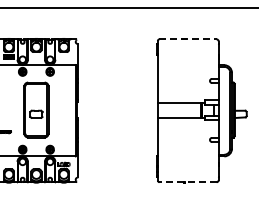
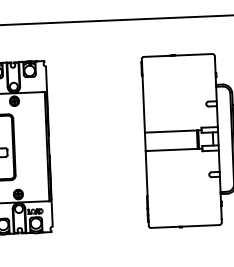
line: (188, 39) -> (178, 55), dashed -> solid
line: (188, 182) -> (185, 226), dashed -> solid

